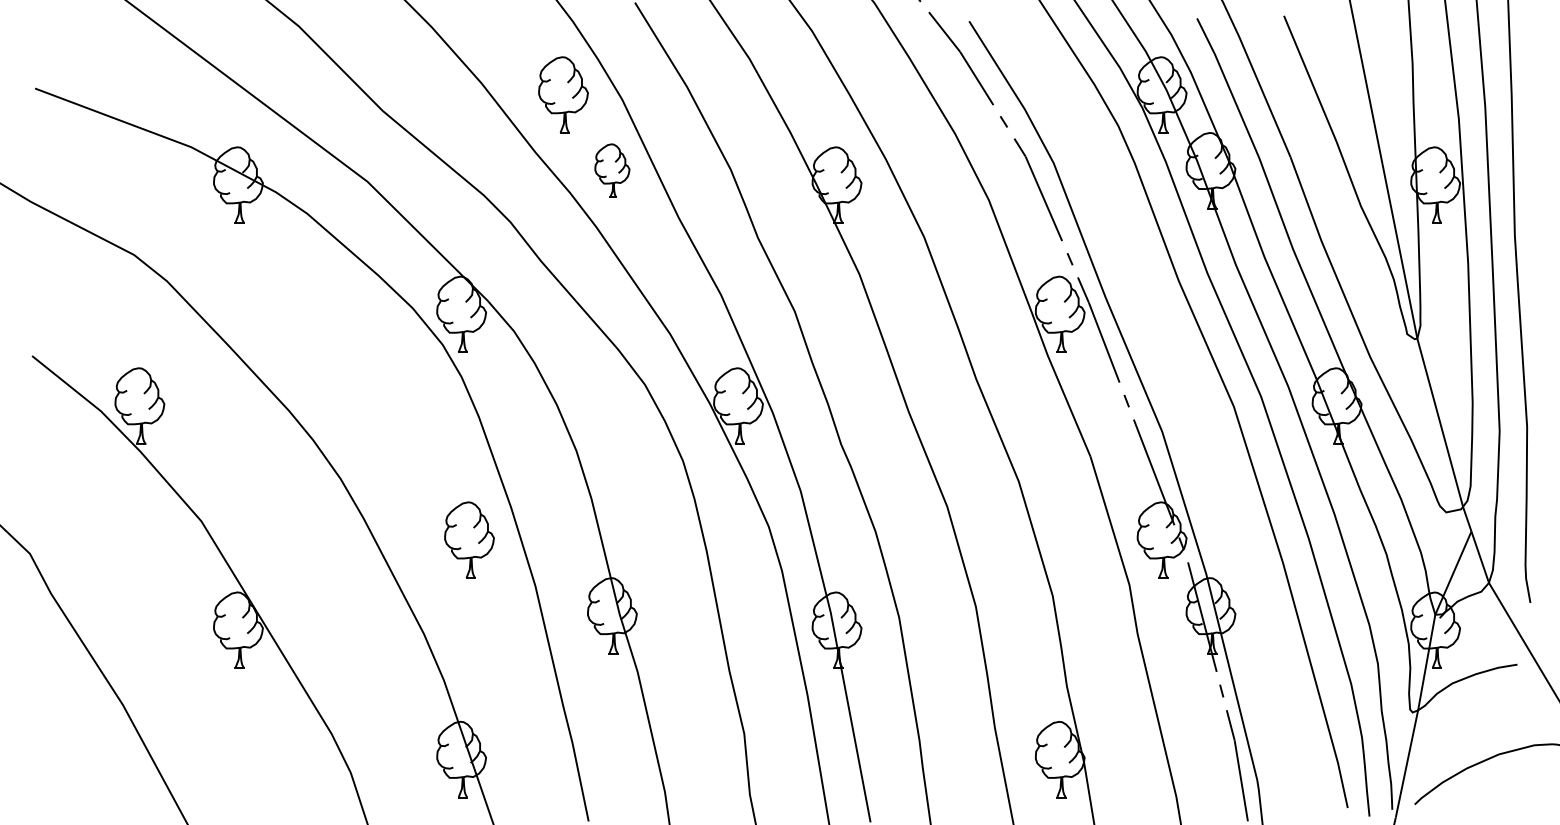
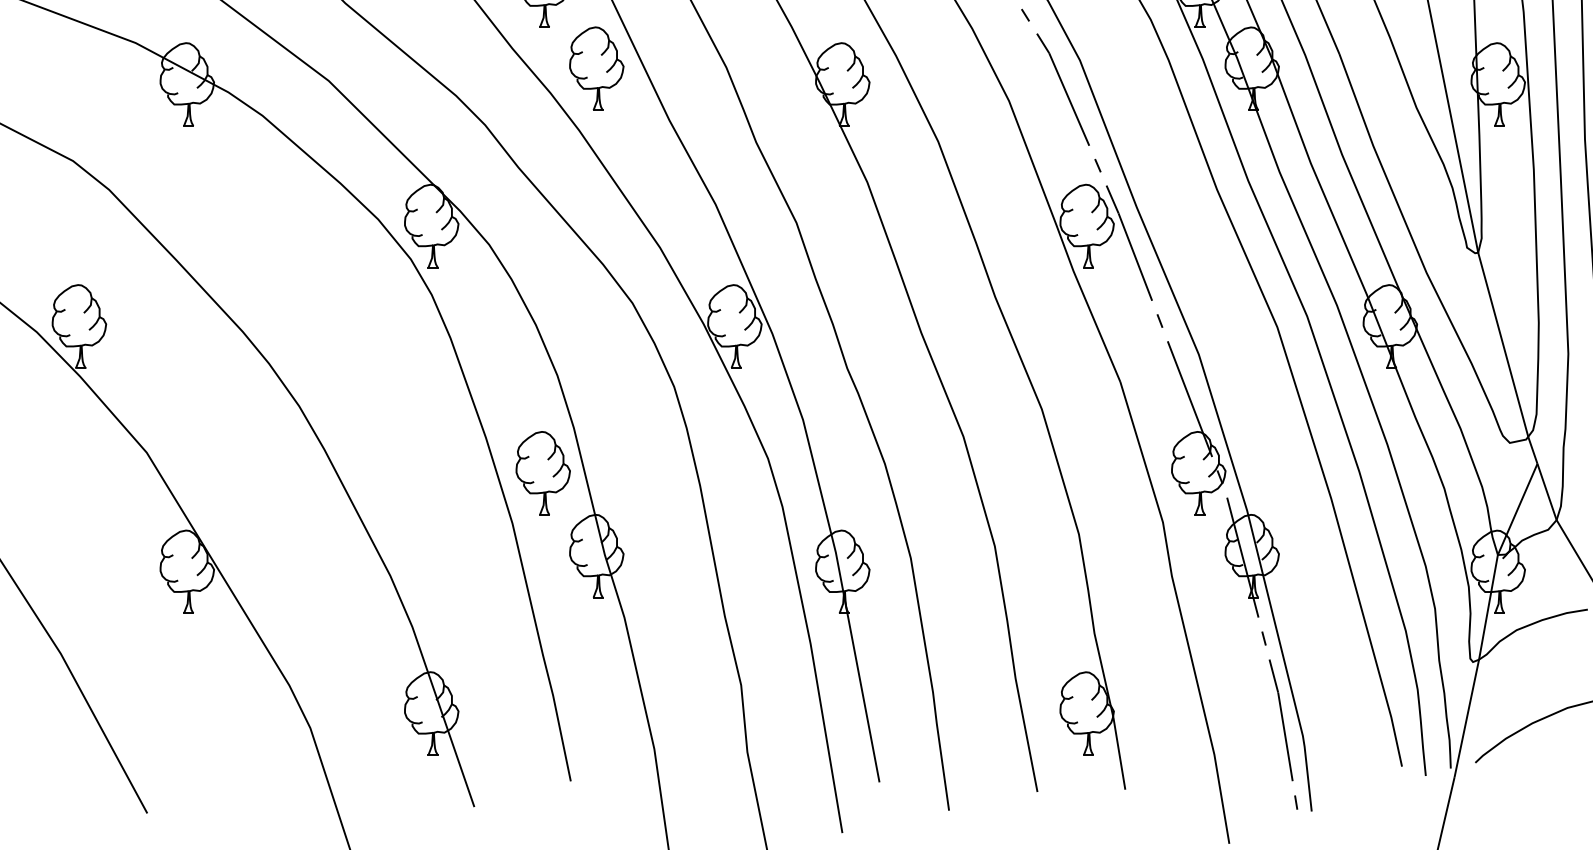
part: (612, 170) -> (596, 68), size x1.43
part: (469, 539) -> (543, 472), moved

